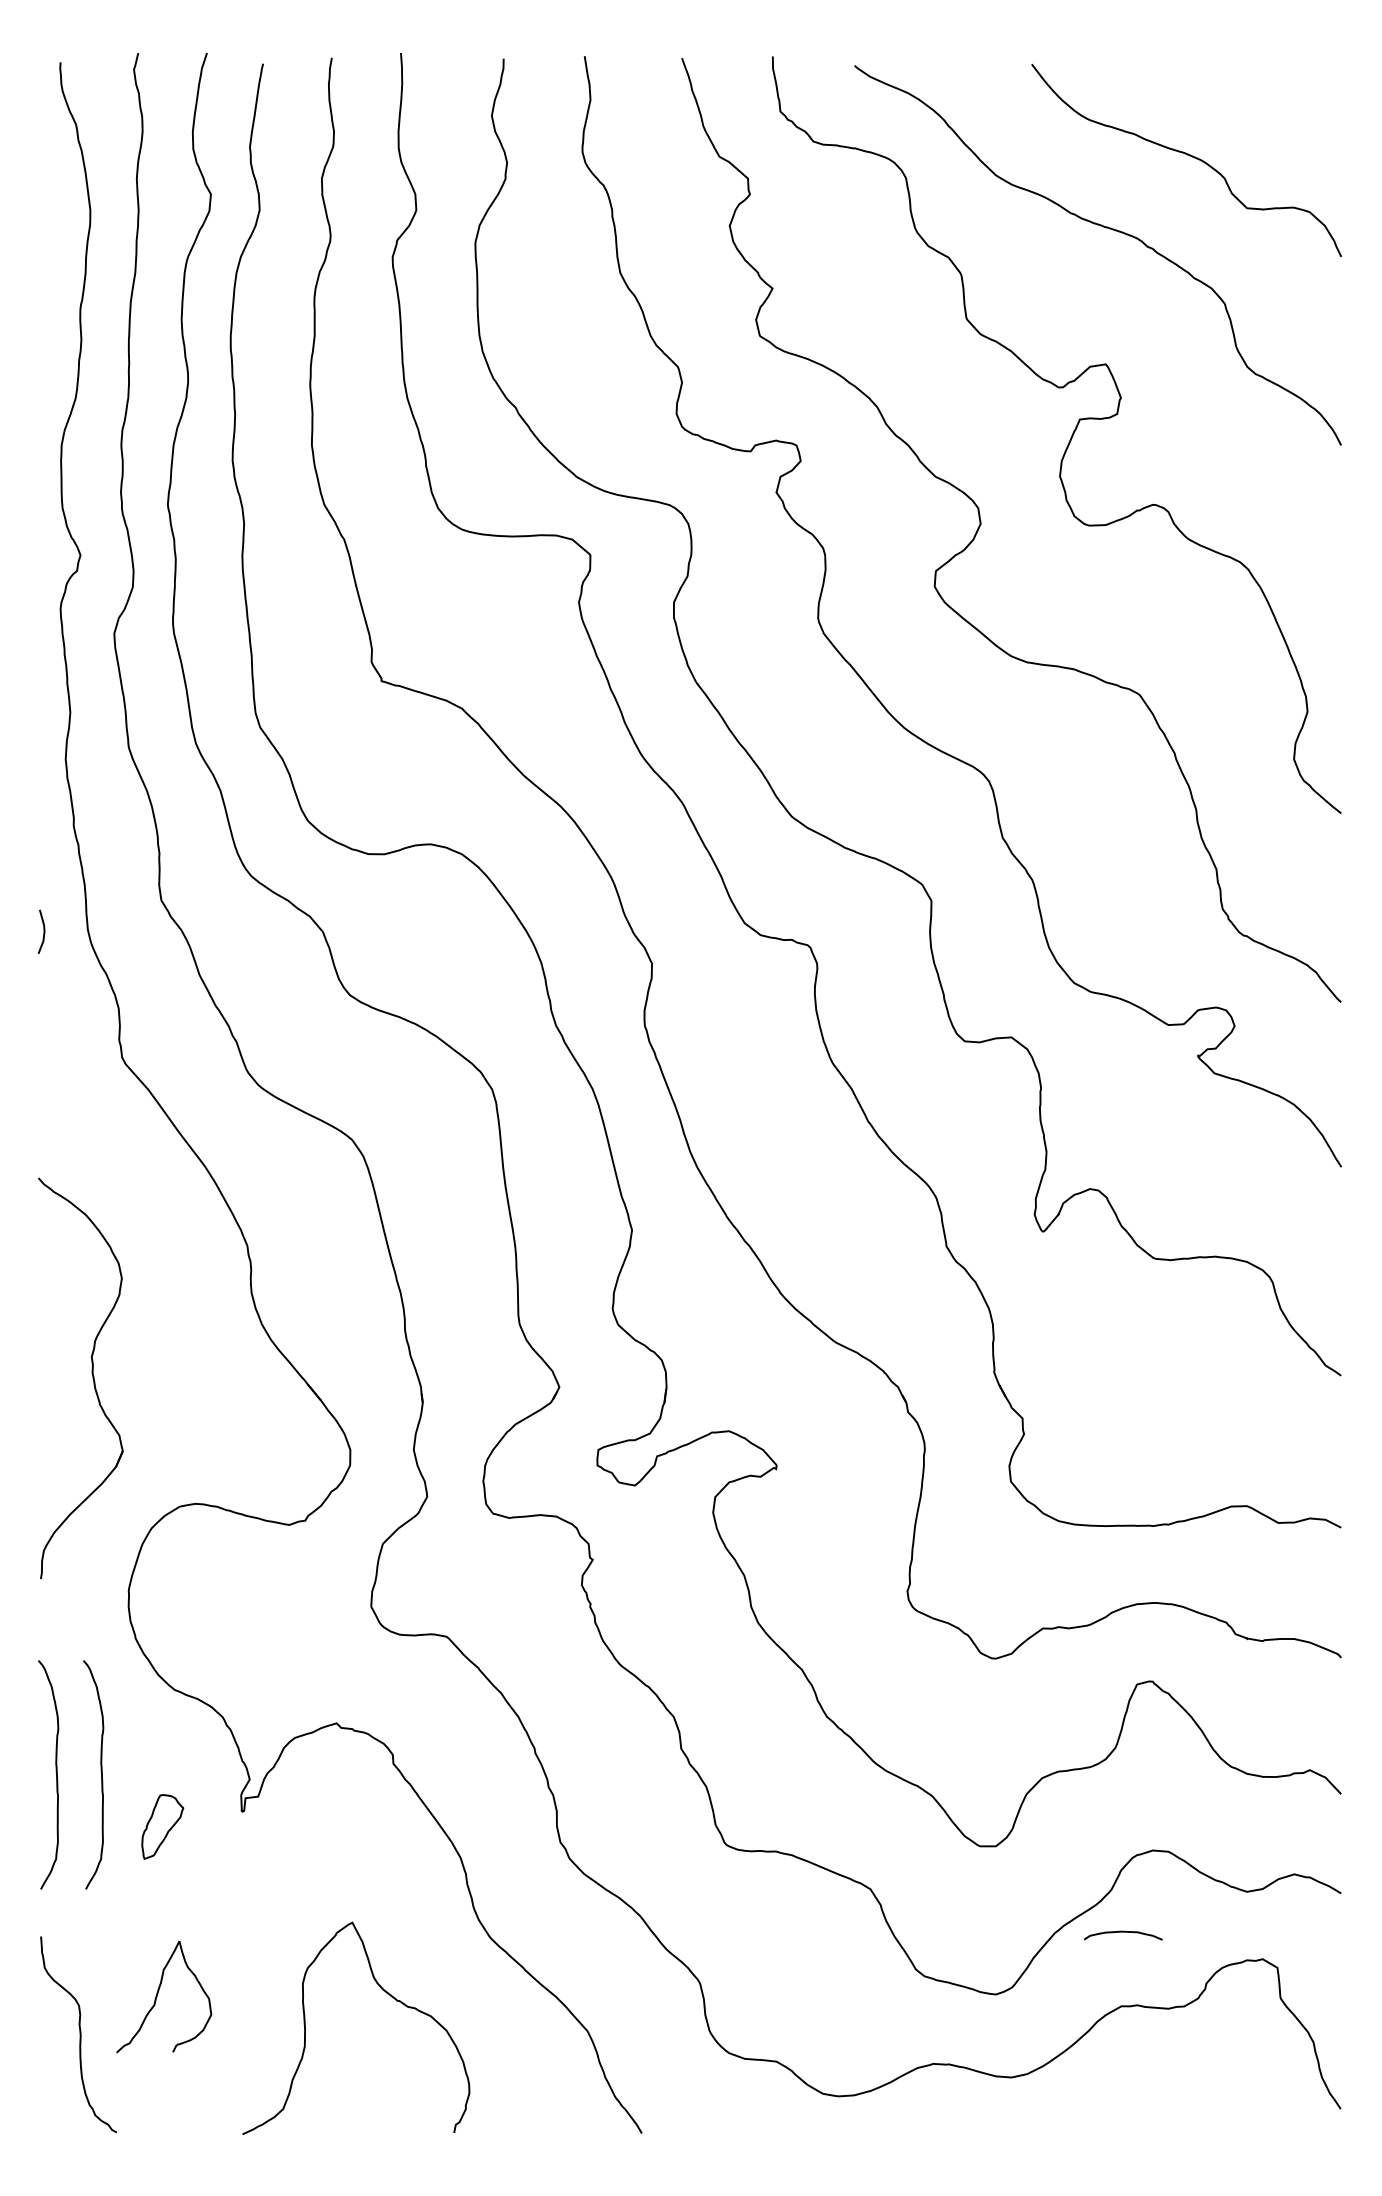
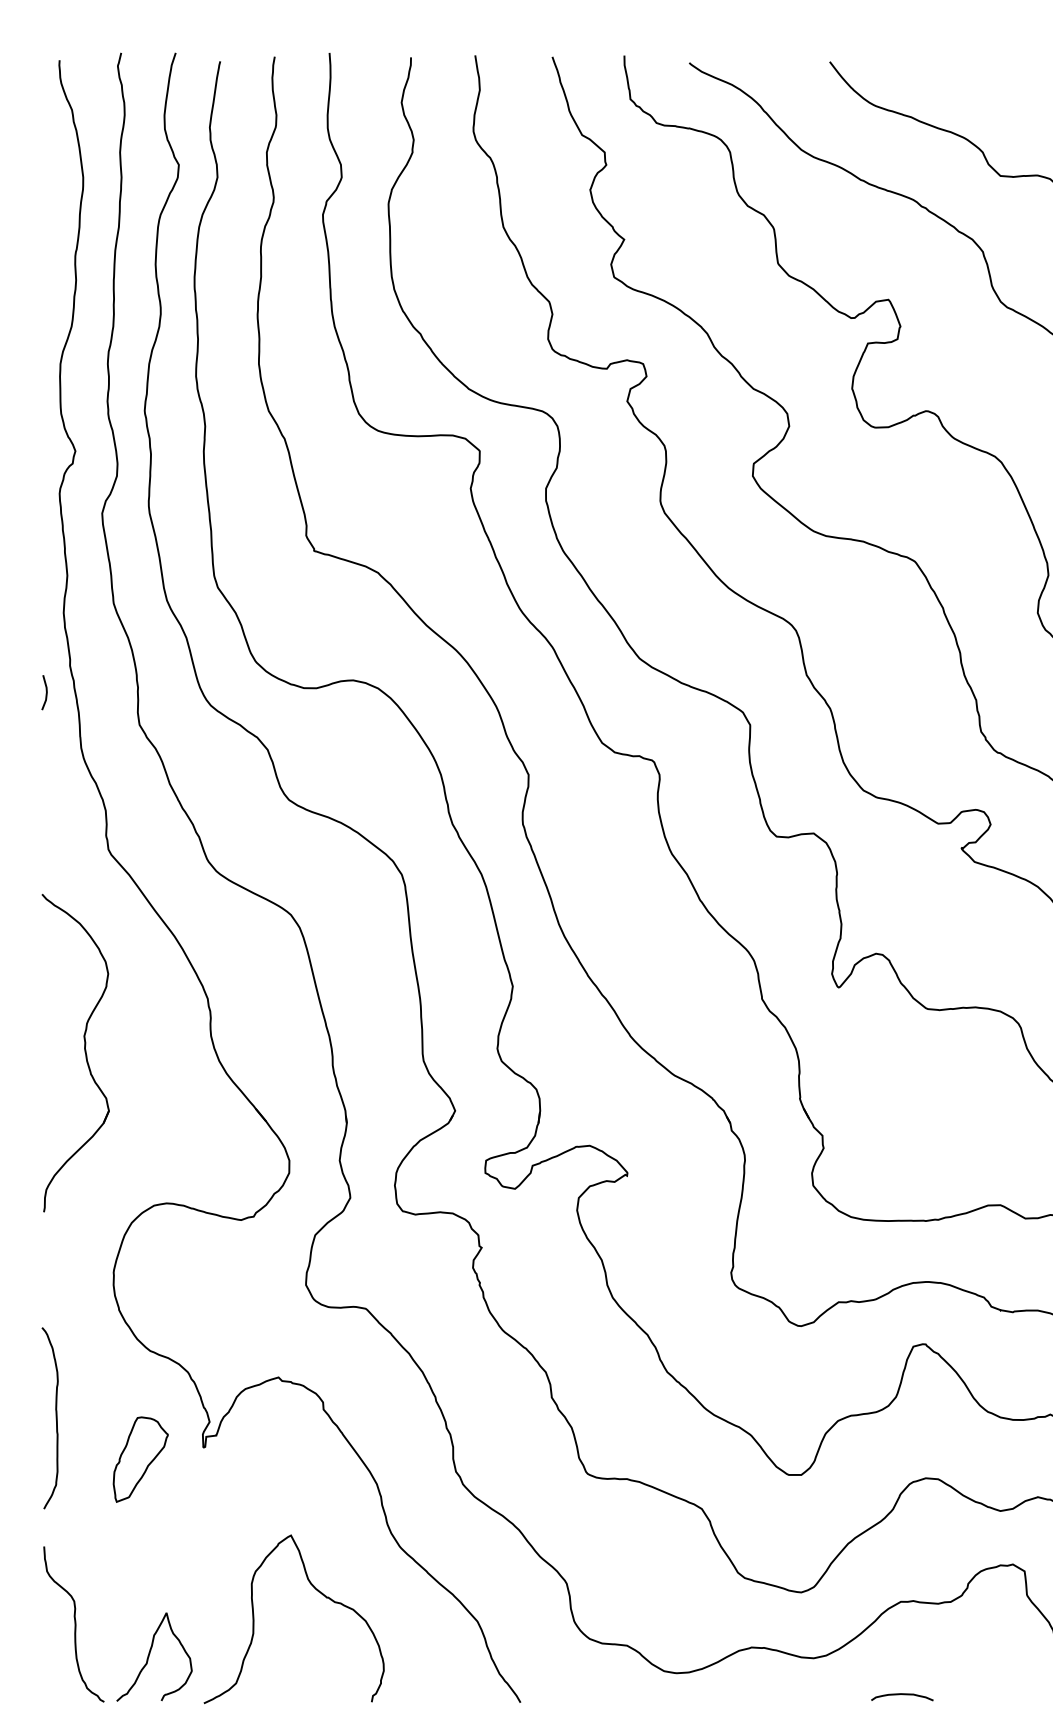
line: (43, 931) -> (46, 692), moved
part: (92, 1378) -> (84, 1053), moved
curve: (100, 1771) -> (91, 1415), removed
part: (162, 1826) -> (140, 1459), size x1.67
curve: (1123, 1932) -> (902, 1694), moved
curve: (158, 1994) -> (149, 1655), moved

